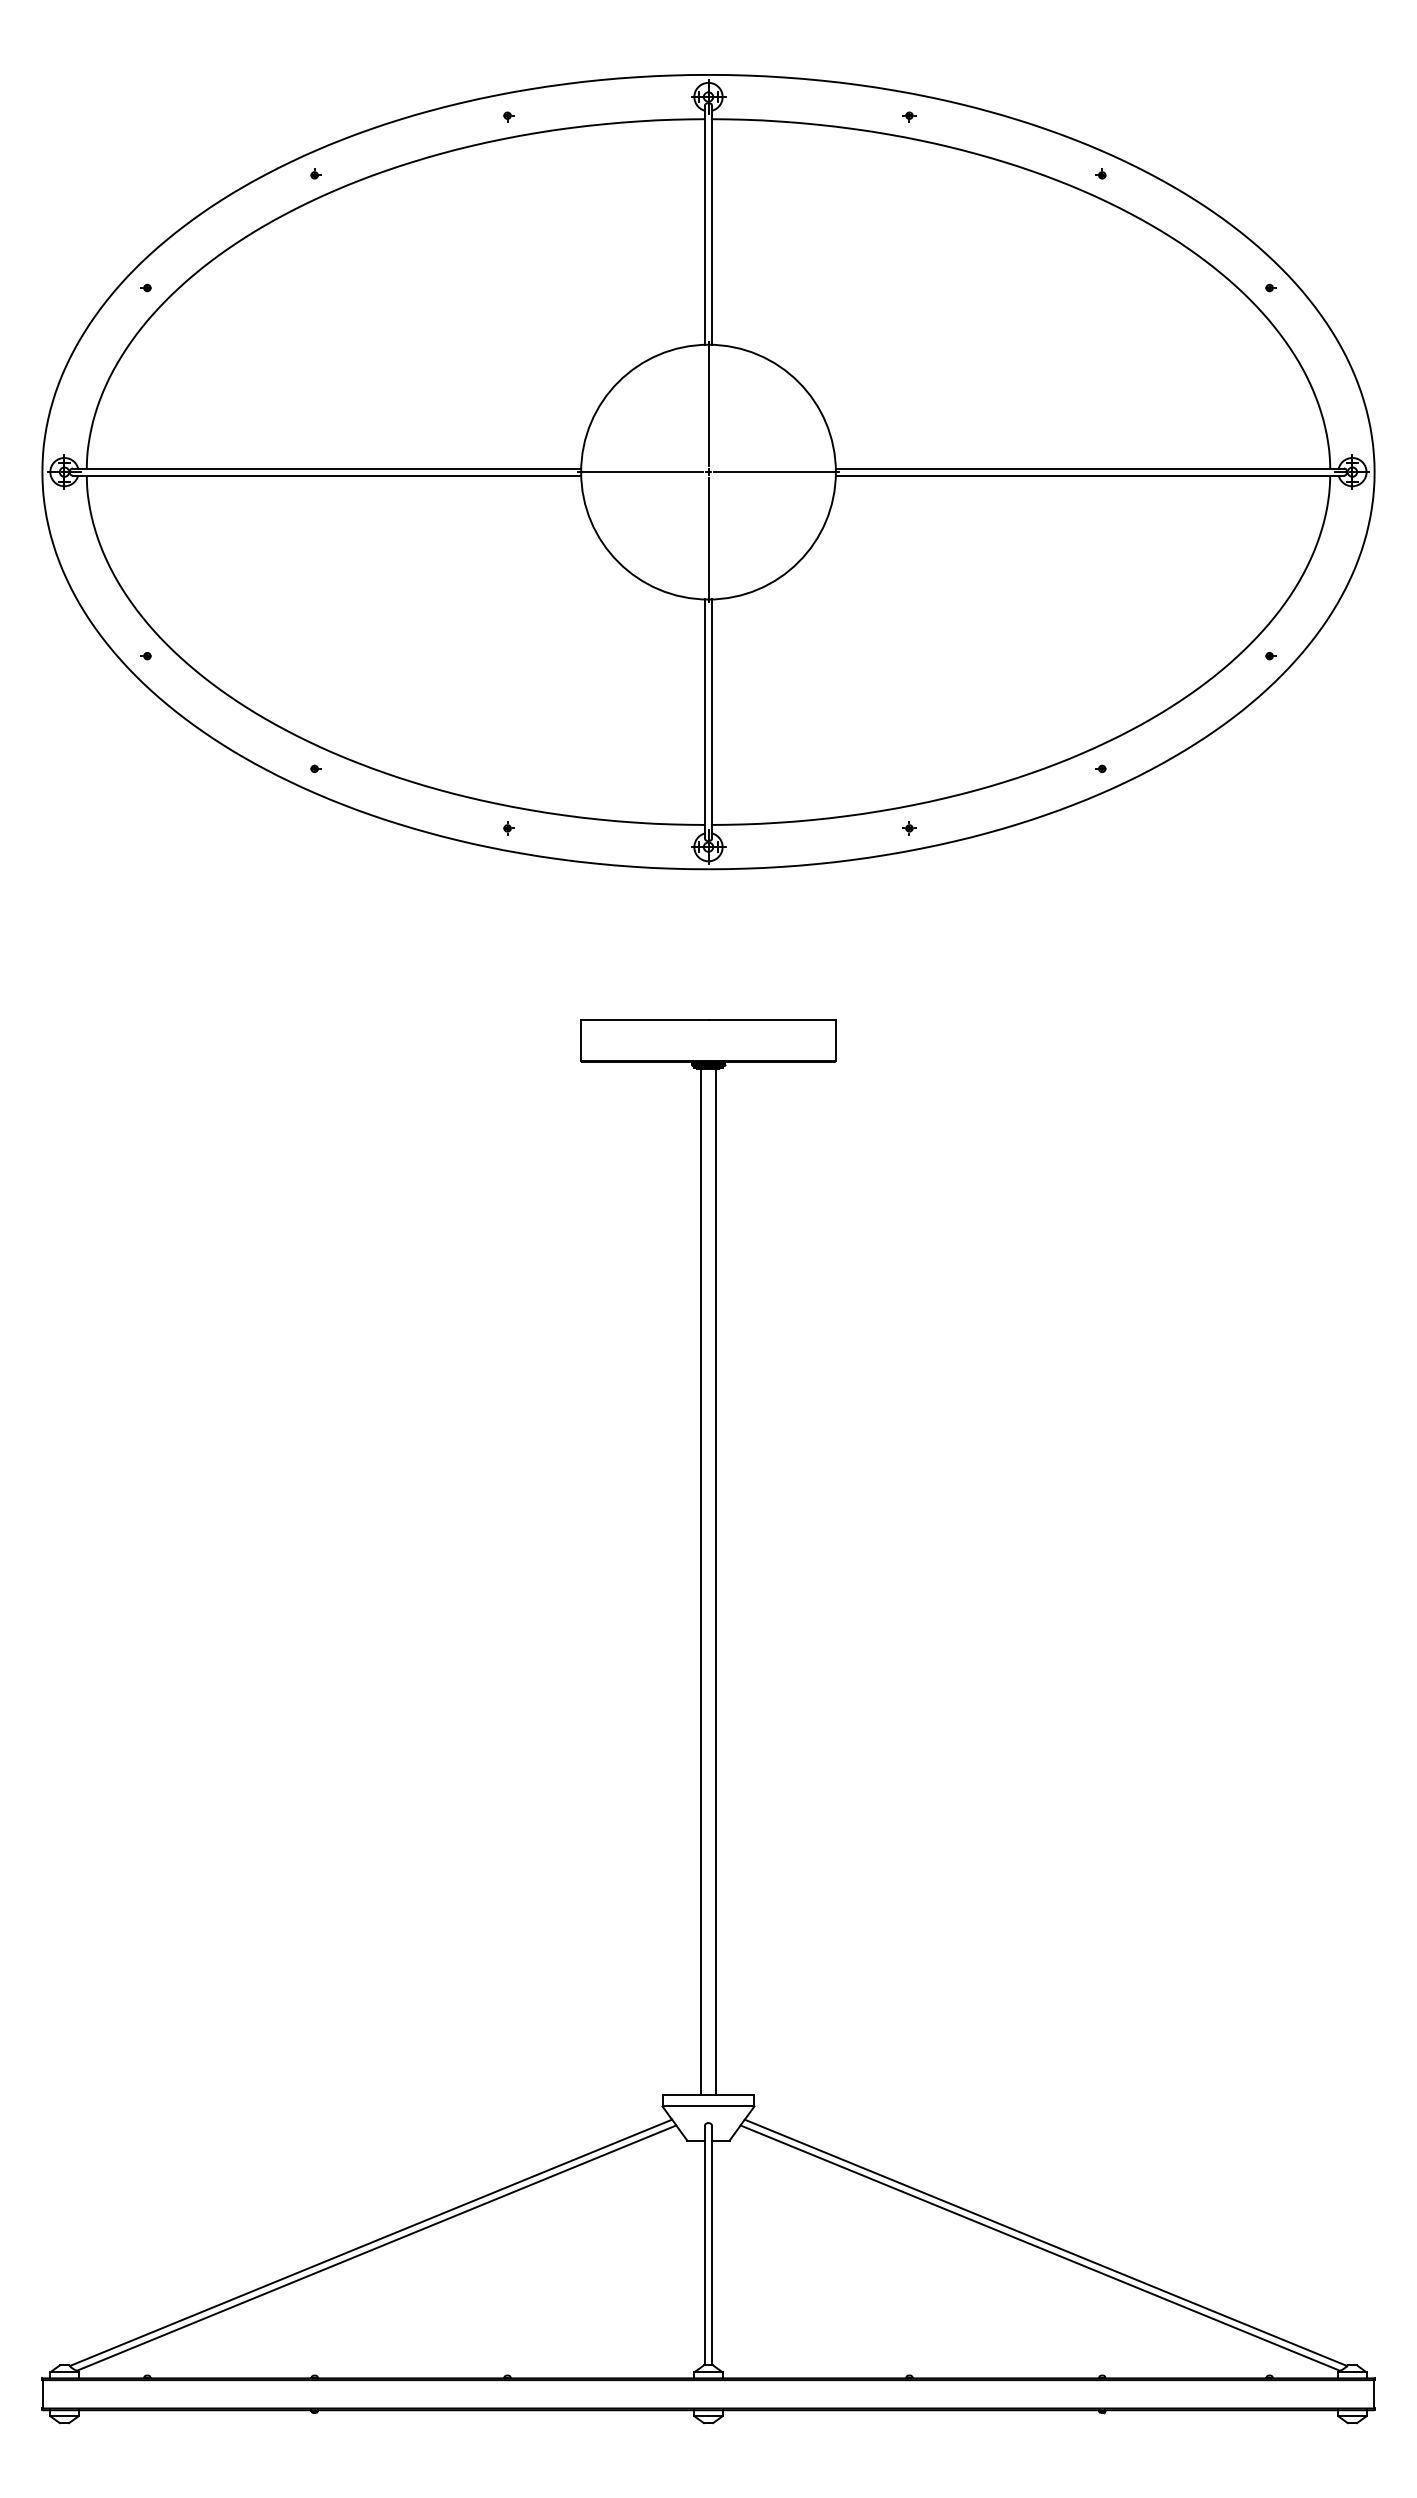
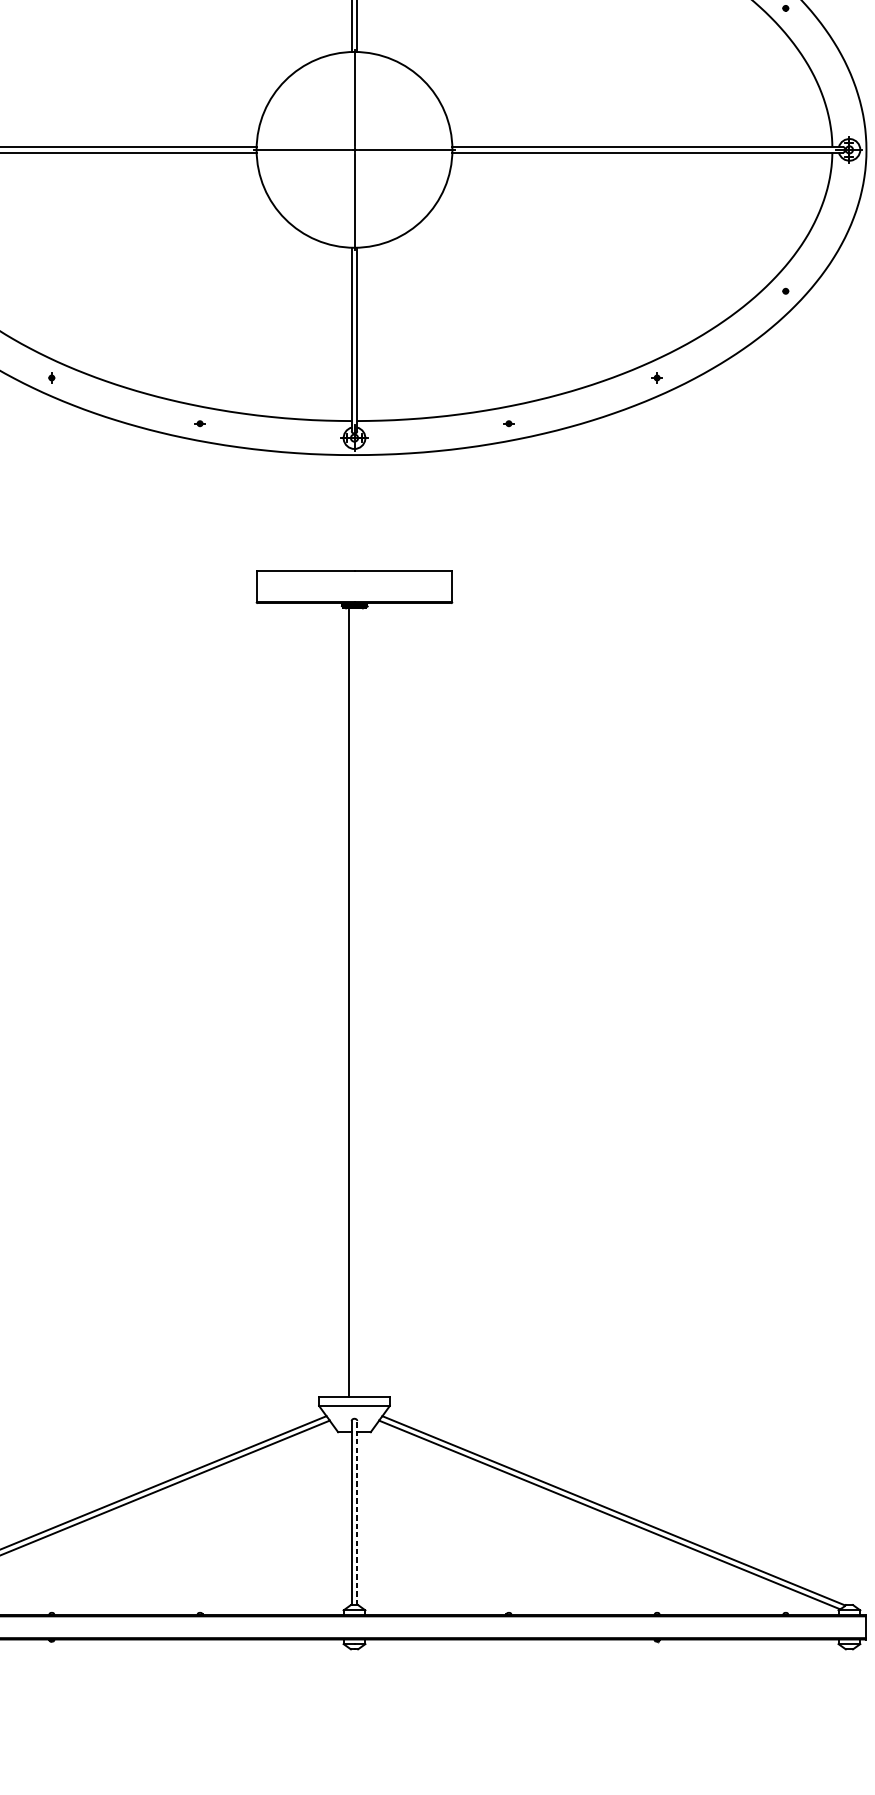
line: (715, 1581) -> (359, 1002), removed
line: (711, 2245) -> (356, 1512), solid -> dashed

